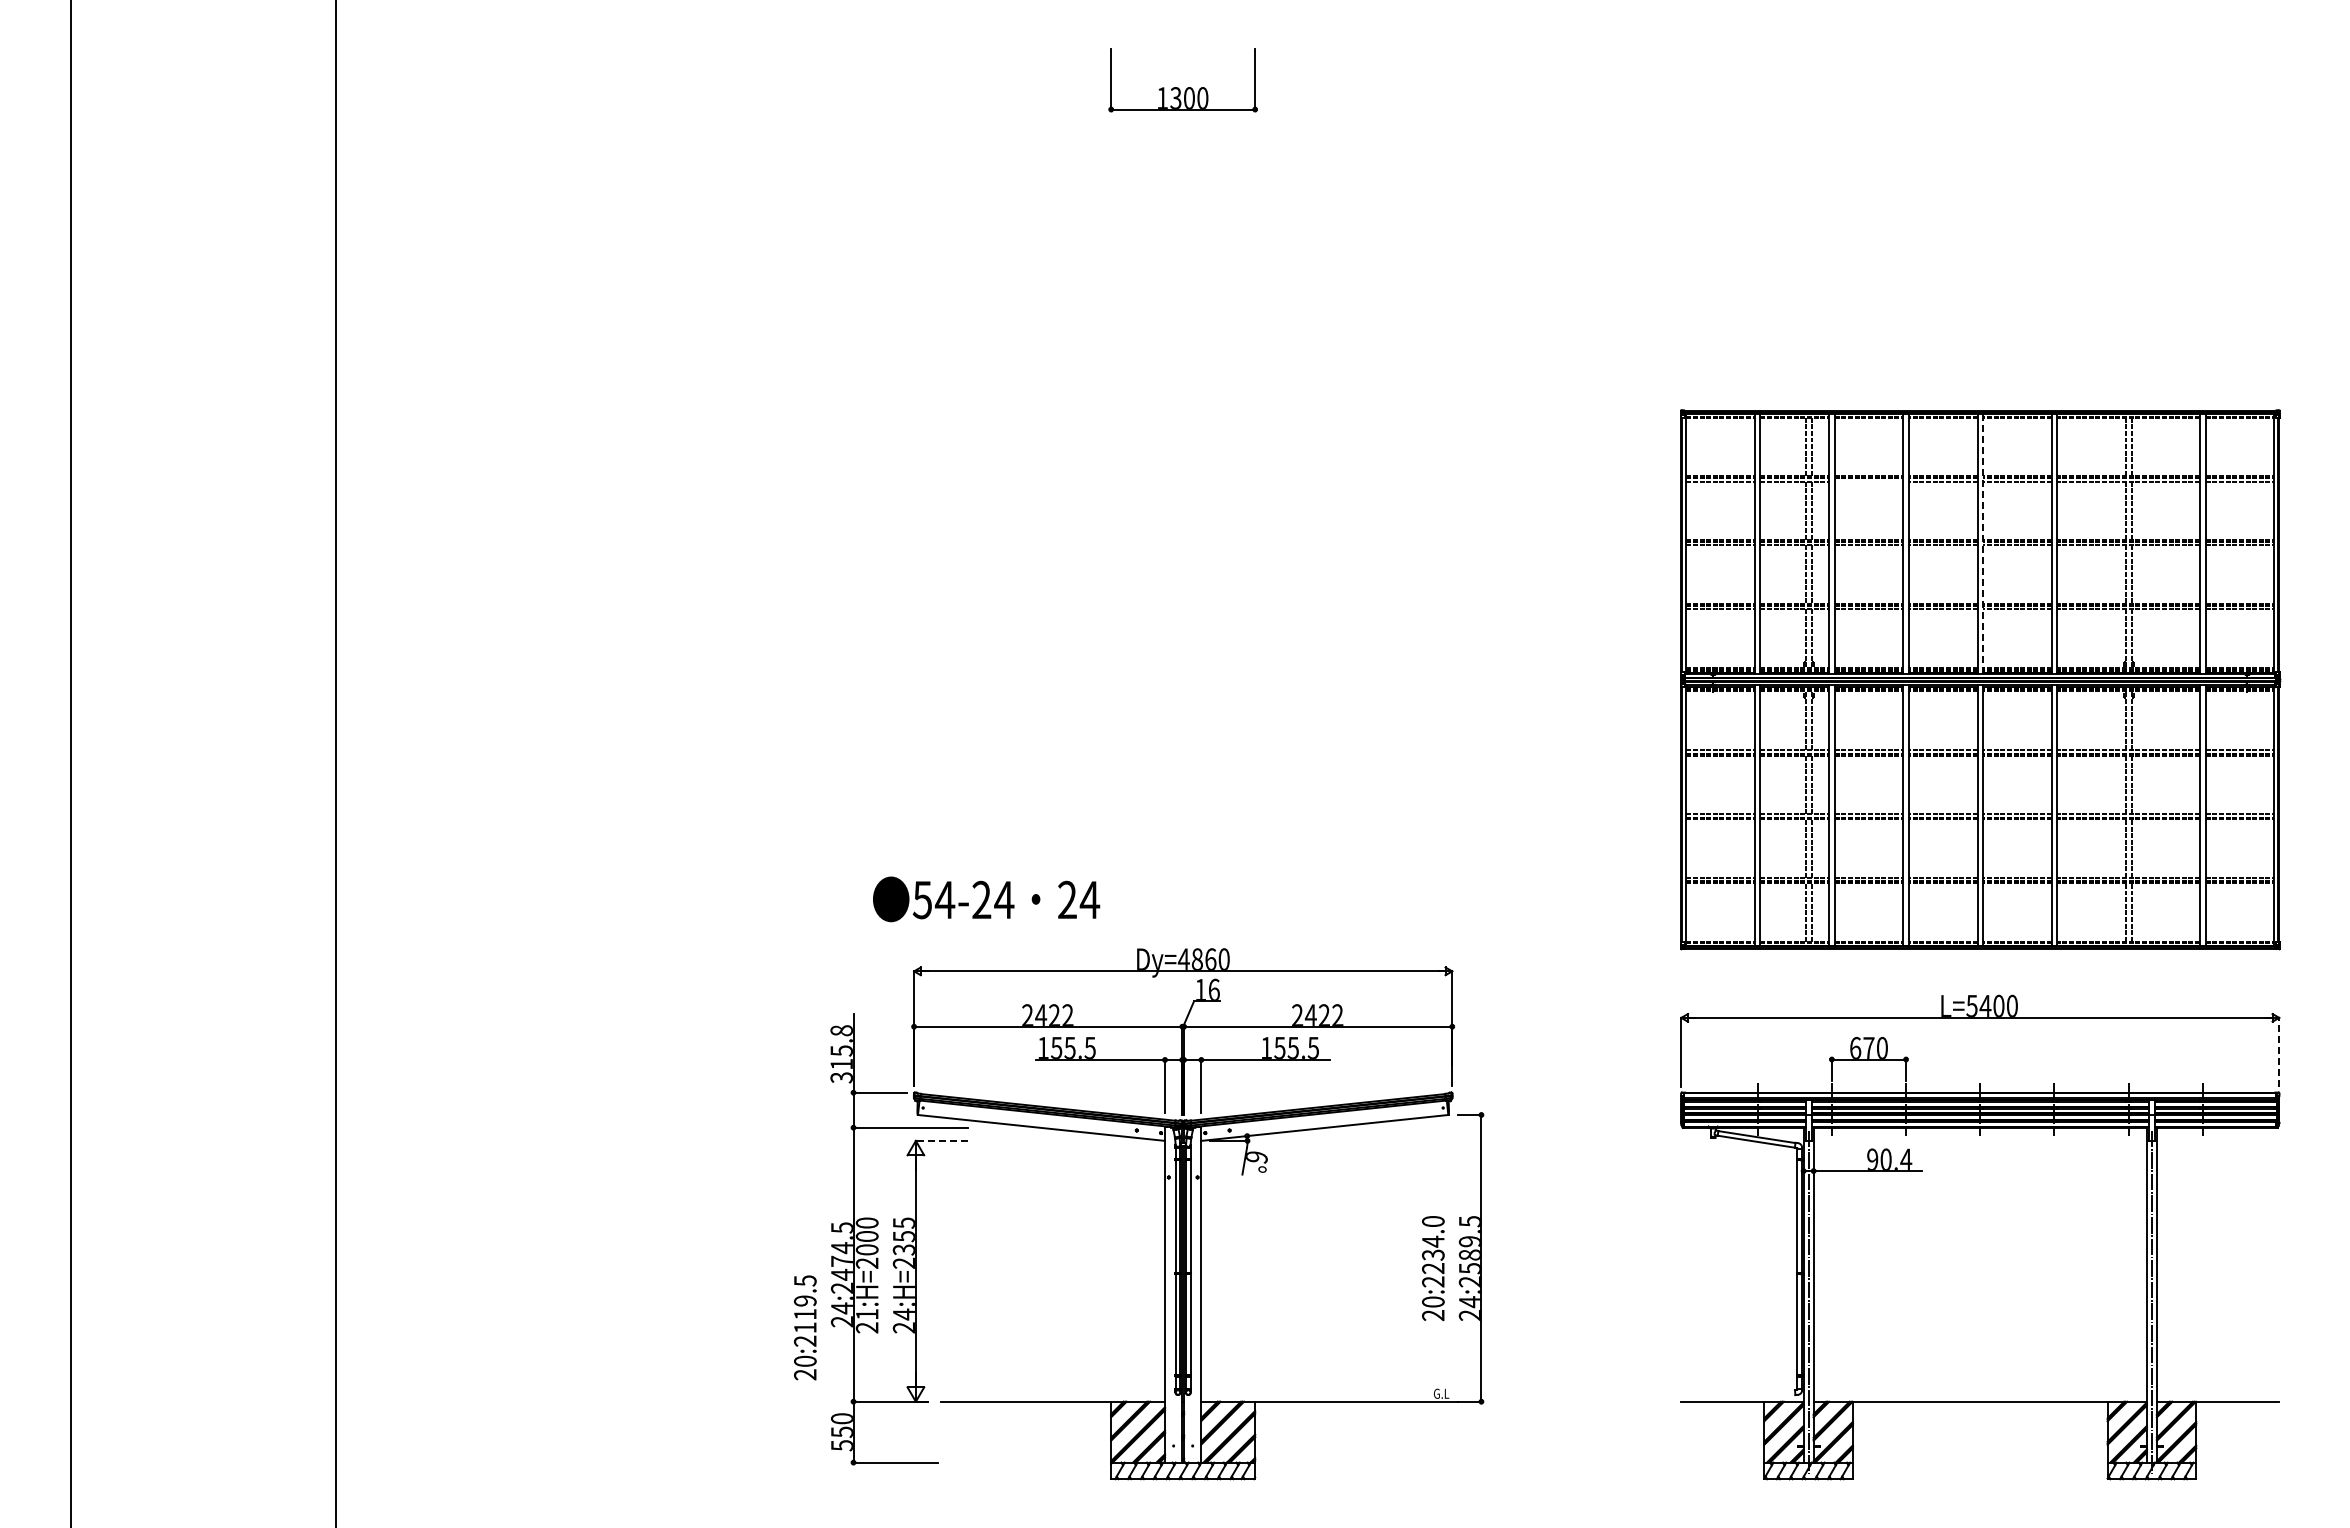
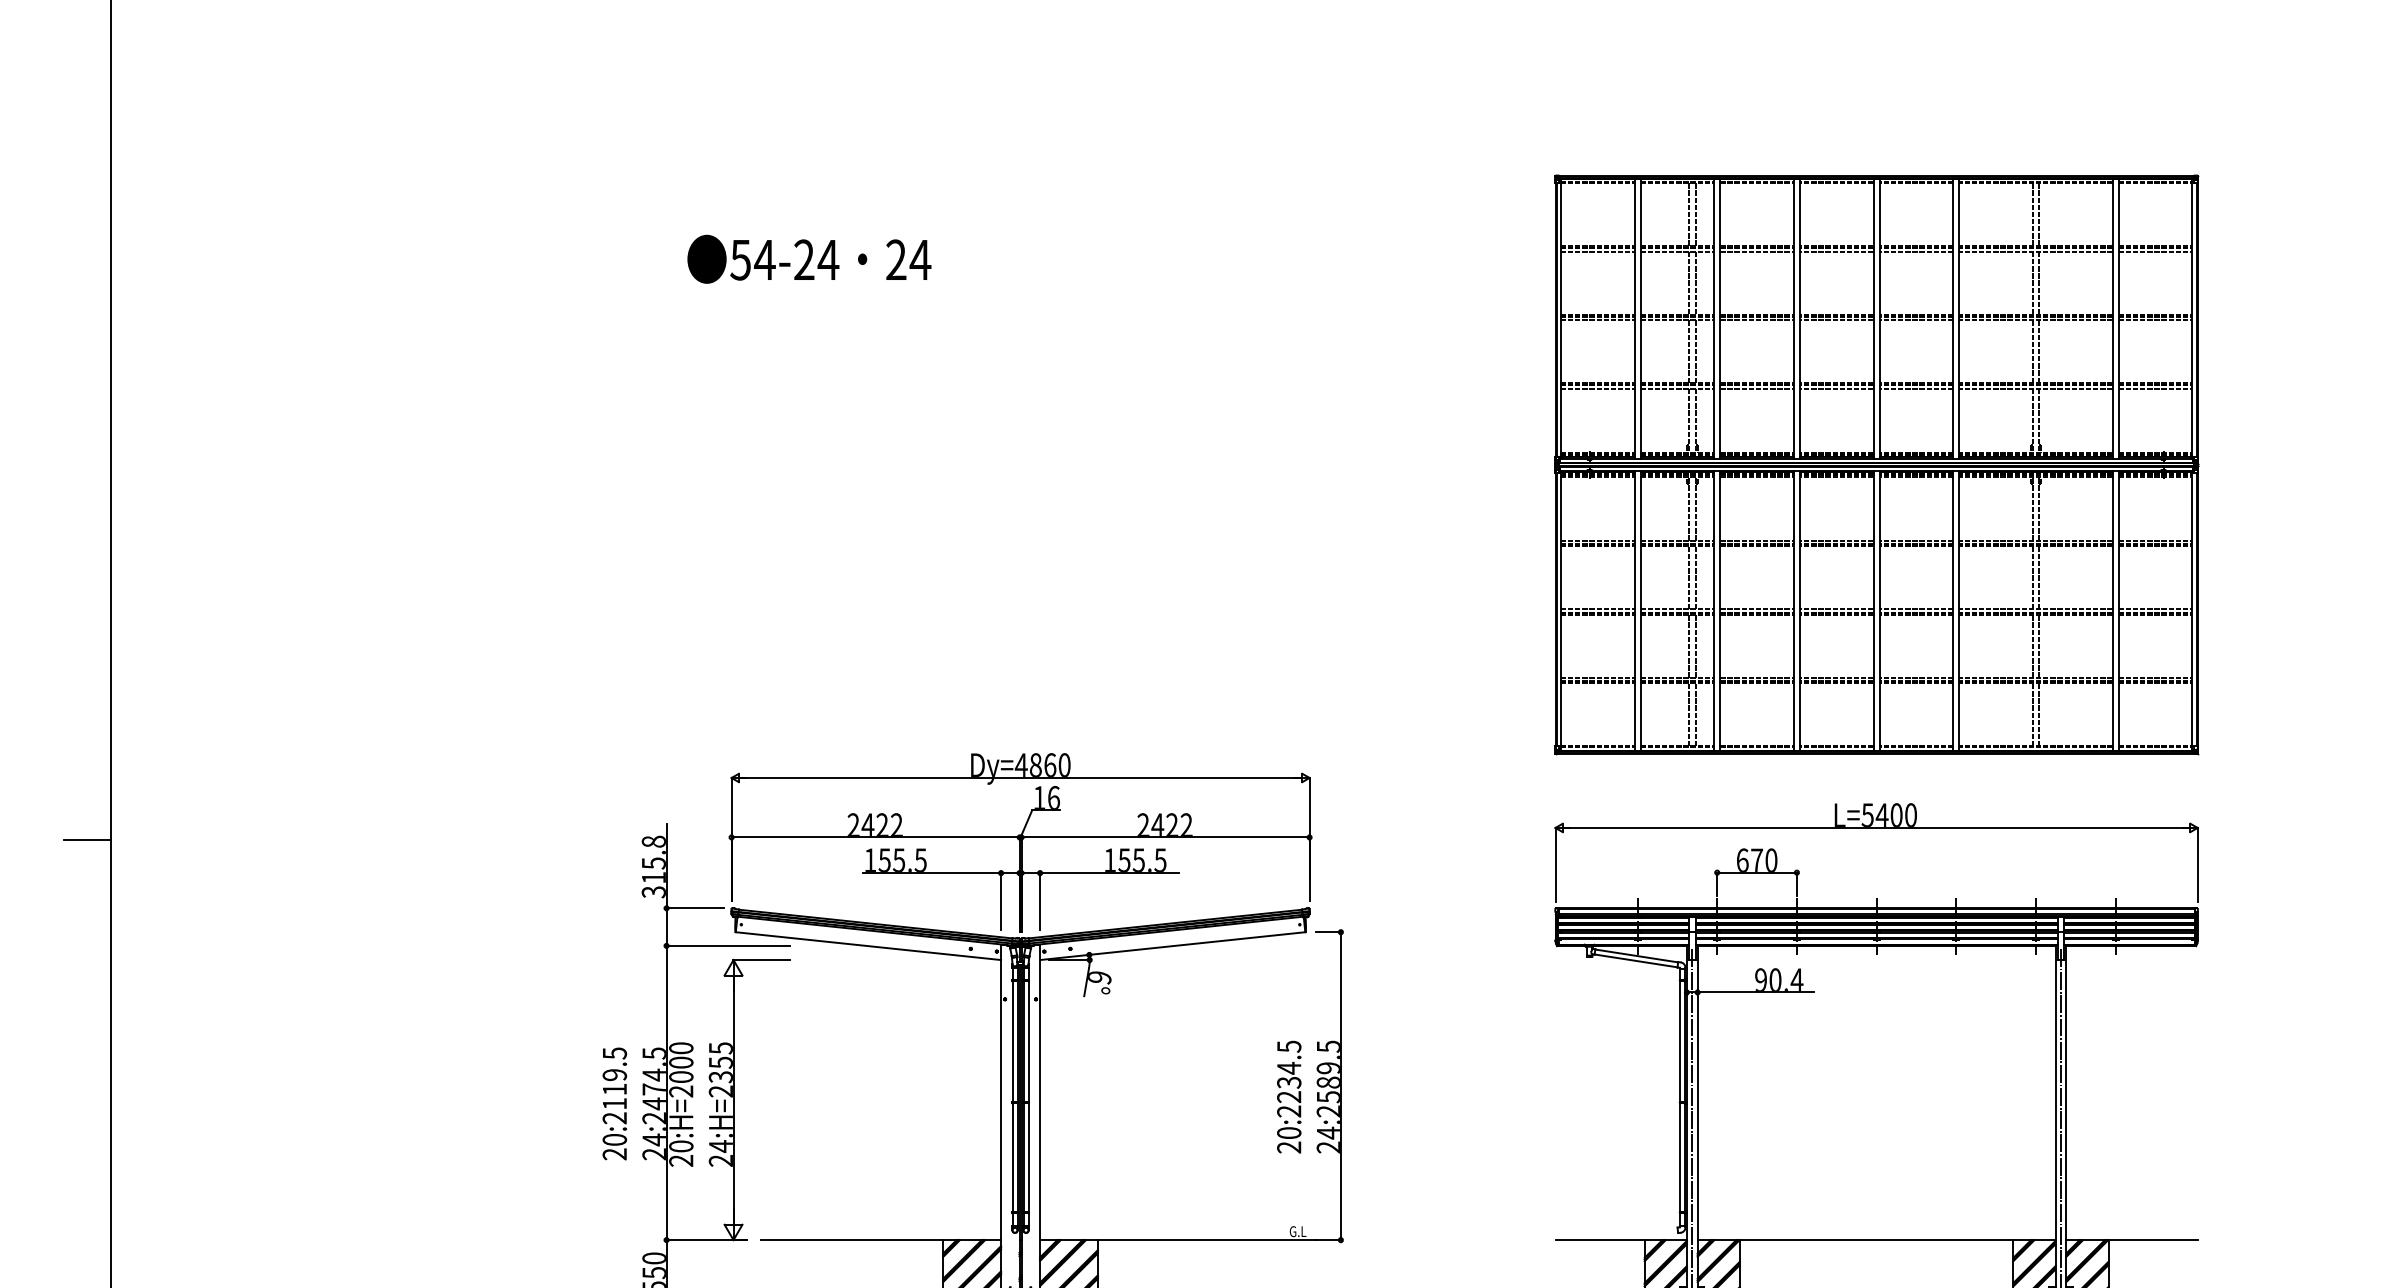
line: (1868, 481) -> (1756, 251), added
line: (1983, 543) -> (1880, 318), dashed -> solid
text: (986, 899) -> (809, 259), moved
line: (313, 1029) -> (86, 840), added
line: (2279, 1052) -> (2197, 865), dashed -> solid
line: (941, 1140) -> (761, 959), dashed -> solid
text: (1433, 1221) -> (1289, 1046), 20:2234.0 -> 20:2234.5
text: (866, 1314) -> (680, 1146), 21:H=2000 -> 20:H=2000
text: (805, 1327) -> (615, 1103), moved

